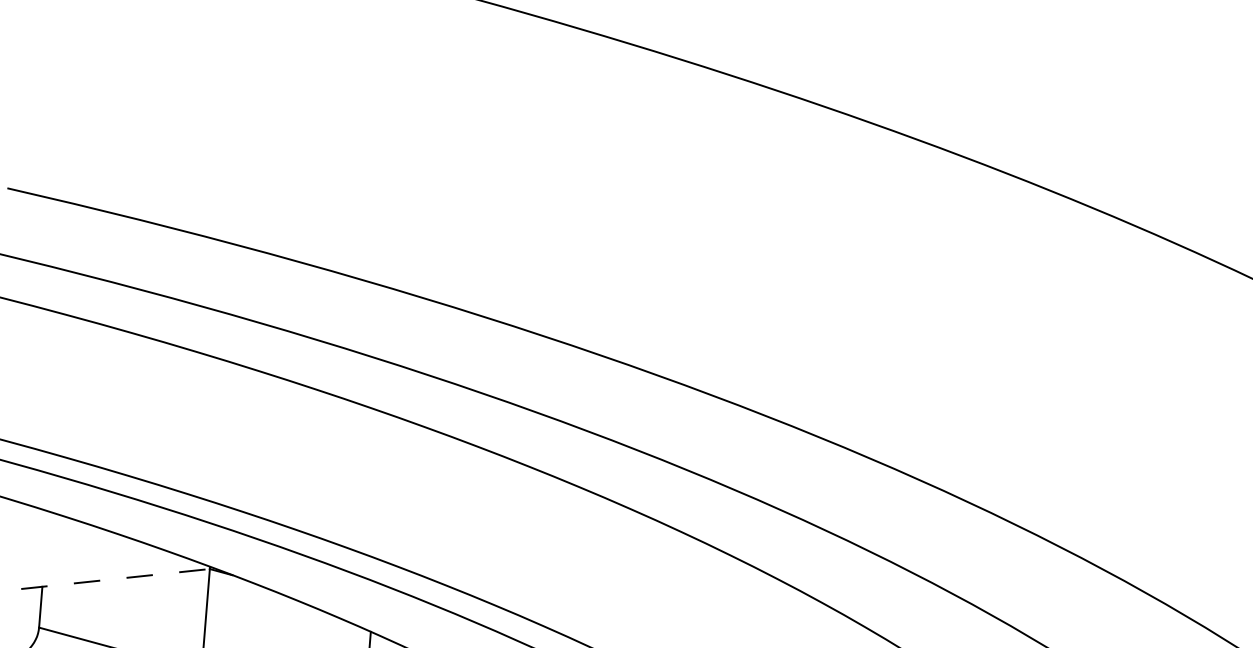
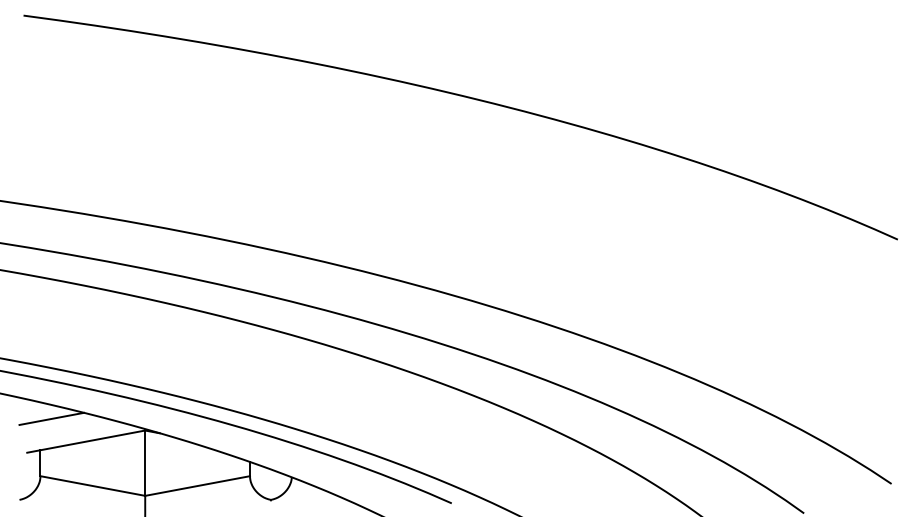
line: (63, 538) -> (51, 418), added
line: (115, 578) -> (86, 441), dashed -> solid

